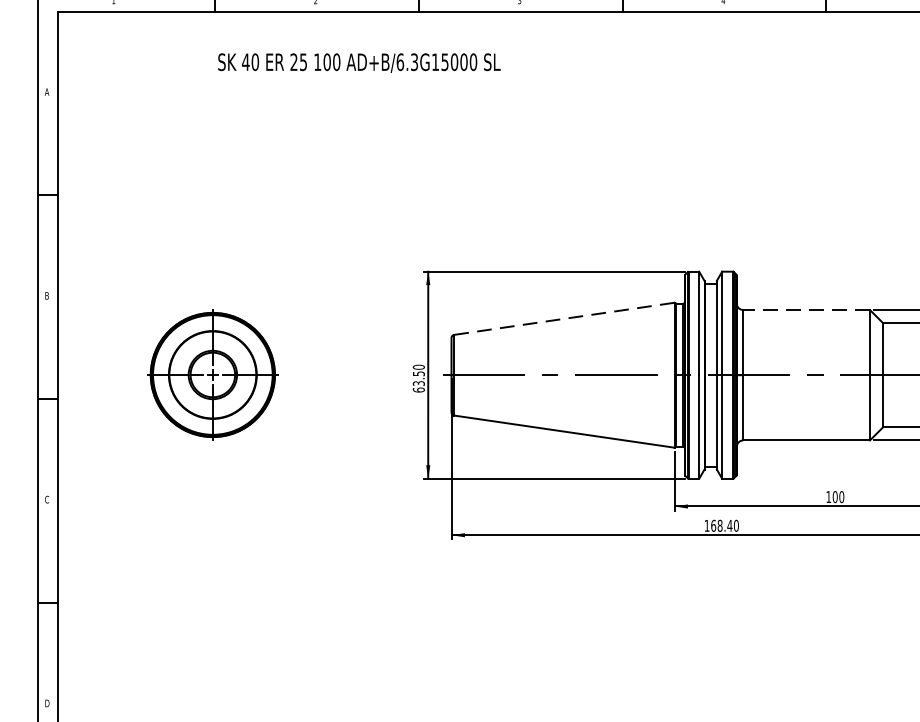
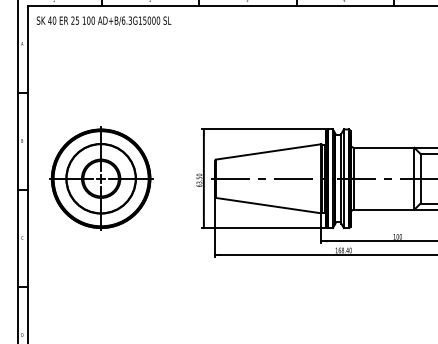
text: (358, 61) -> (103, 20), moved
line: (805, 309) -> (383, 147), dashed -> solid
line: (563, 317) -> (268, 151), dashed -> solid
part: (213, 374) -> (101, 178), size x1.67

